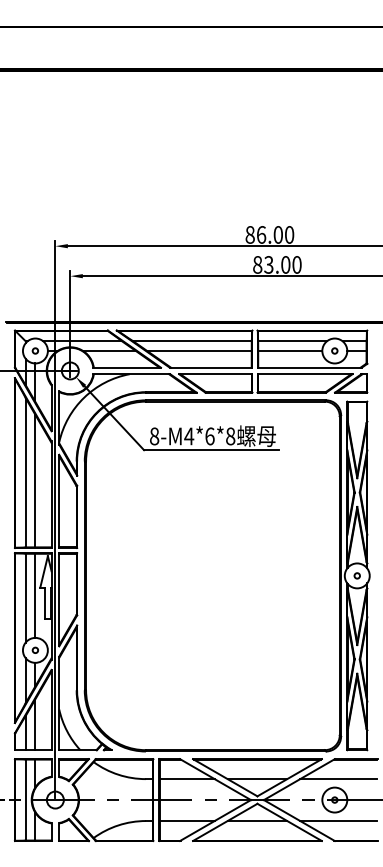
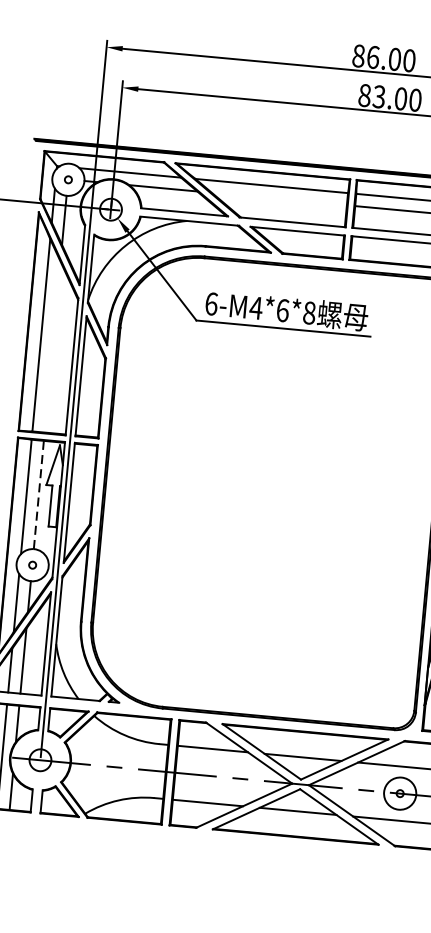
line: (198, 350) -> (278, 198), removed
text: (154, 436) -> (211, 304), 8-M4*6*8 -> 6-M4*6*8
line: (35, 480) -> (53, 346), removed
line: (35, 596) -> (39, 495), solid -> dashed

